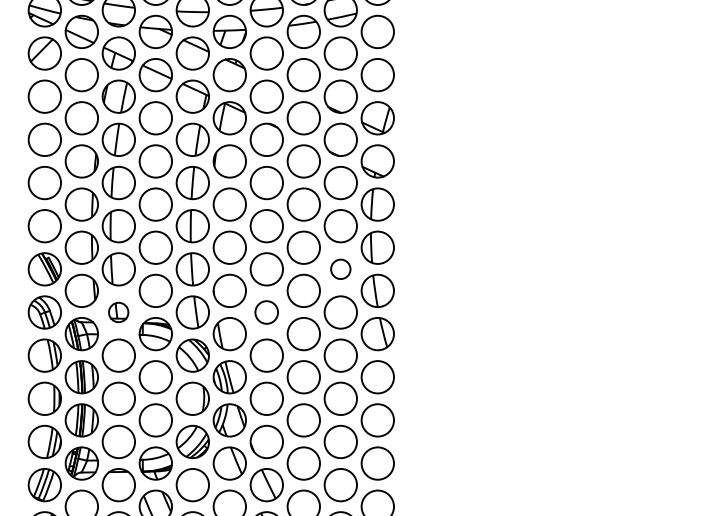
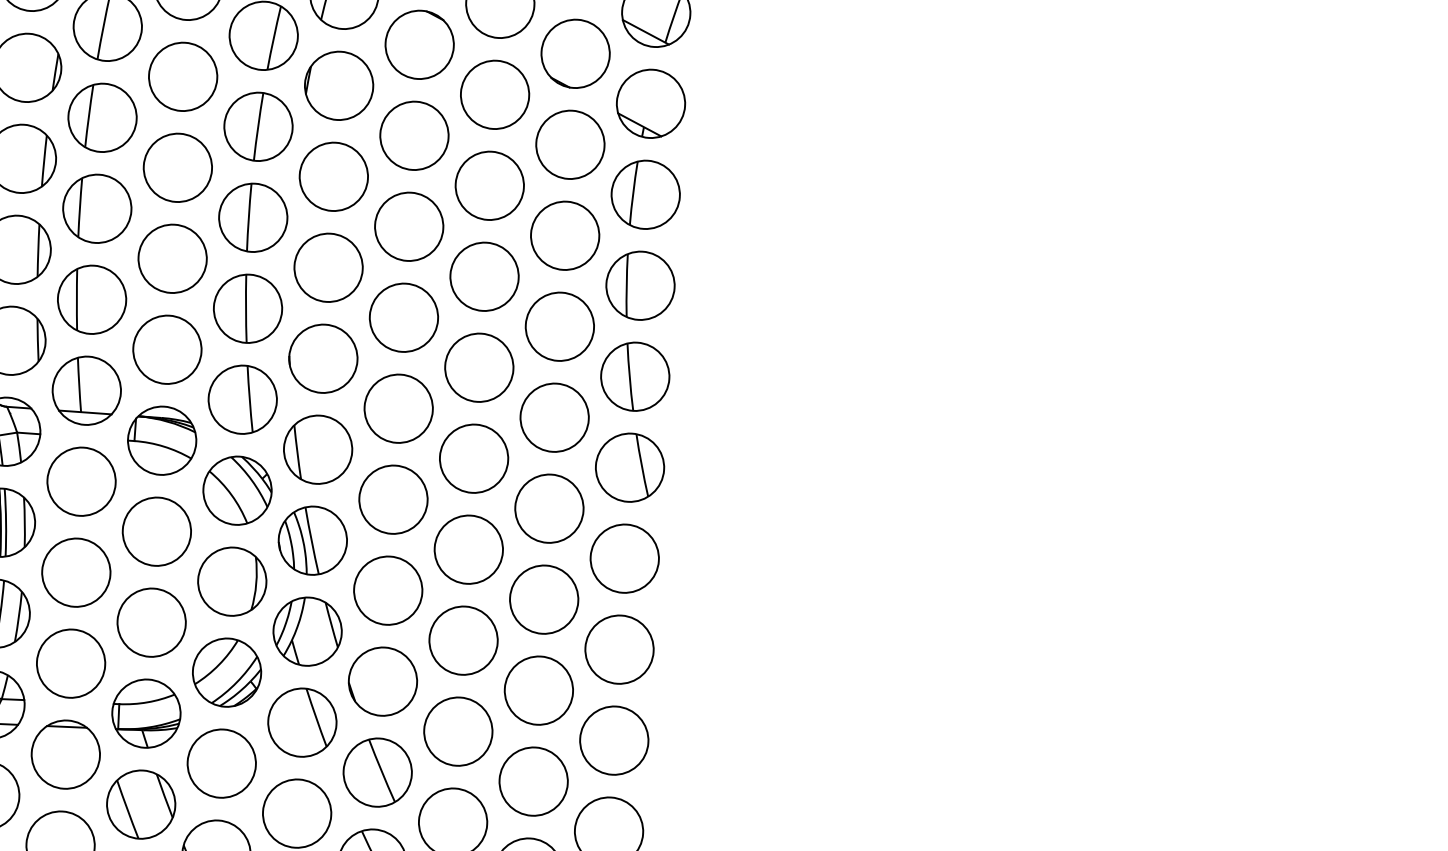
circle: (340, 269) -> (559, 327), size x1.67
part: (118, 312) -> (86, 390), size x1.67
circle: (266, 312) -> (398, 408), size x1.43

